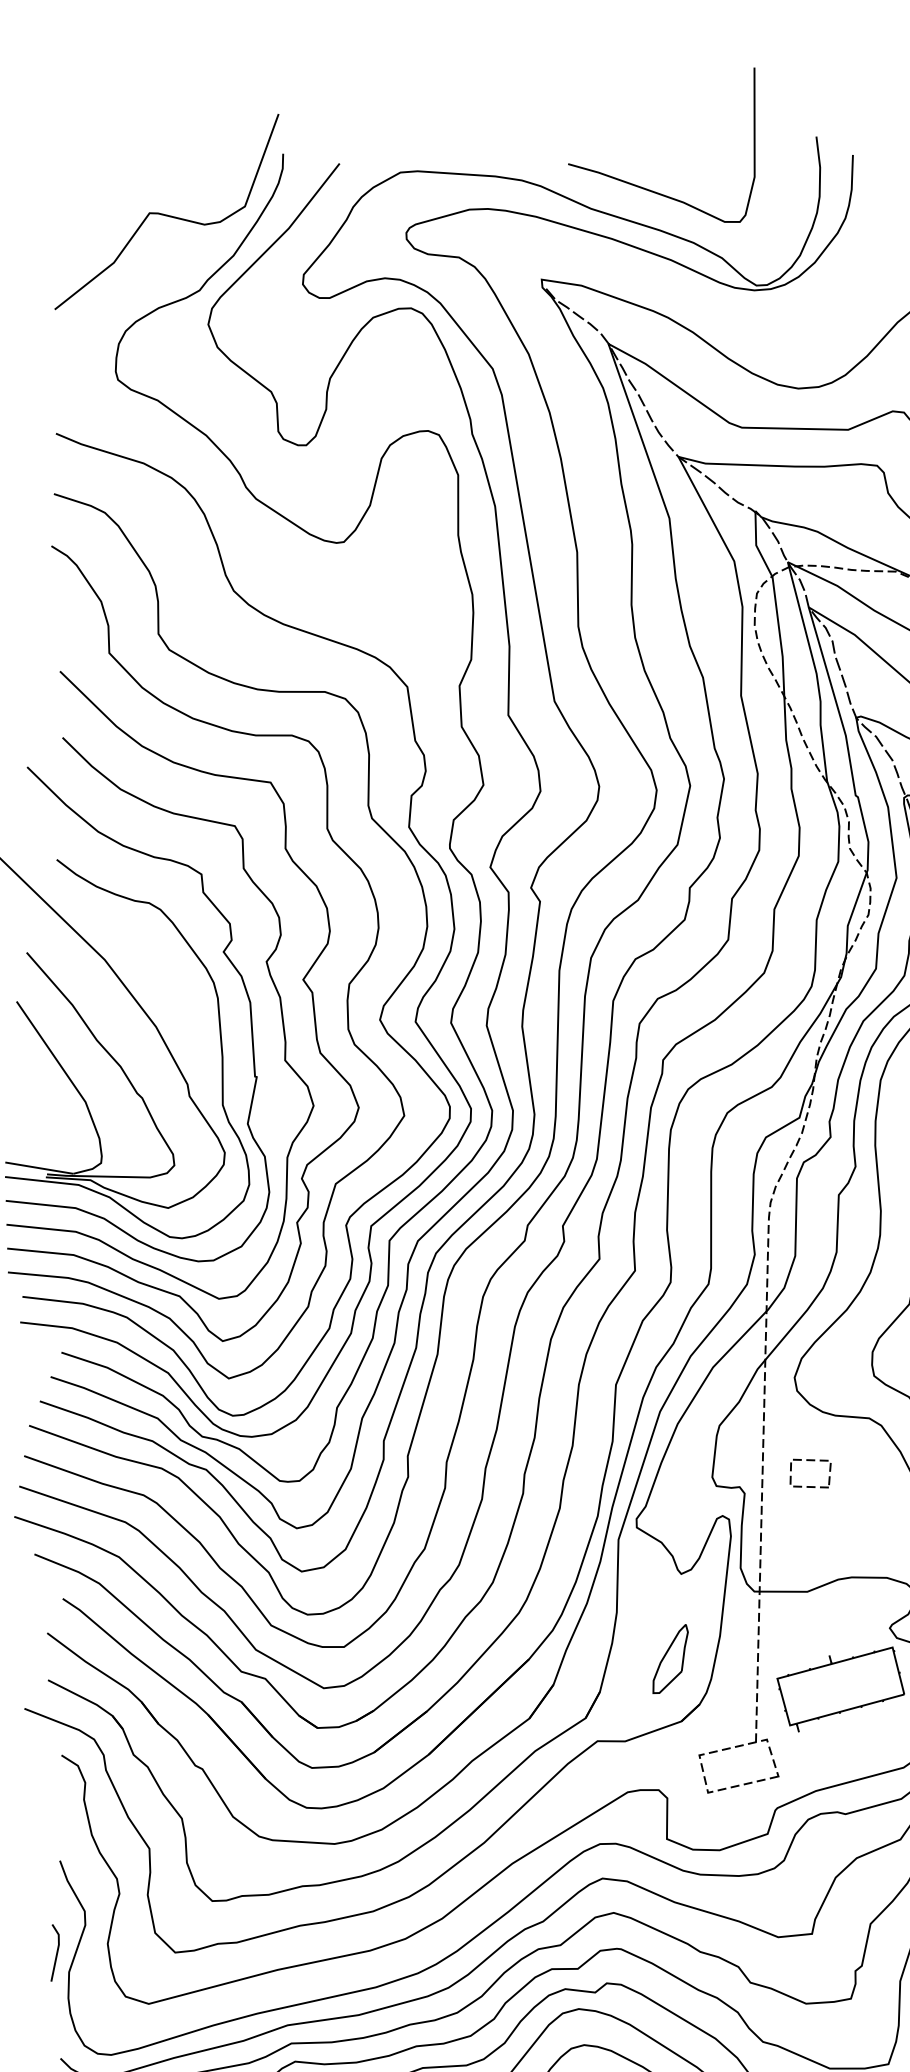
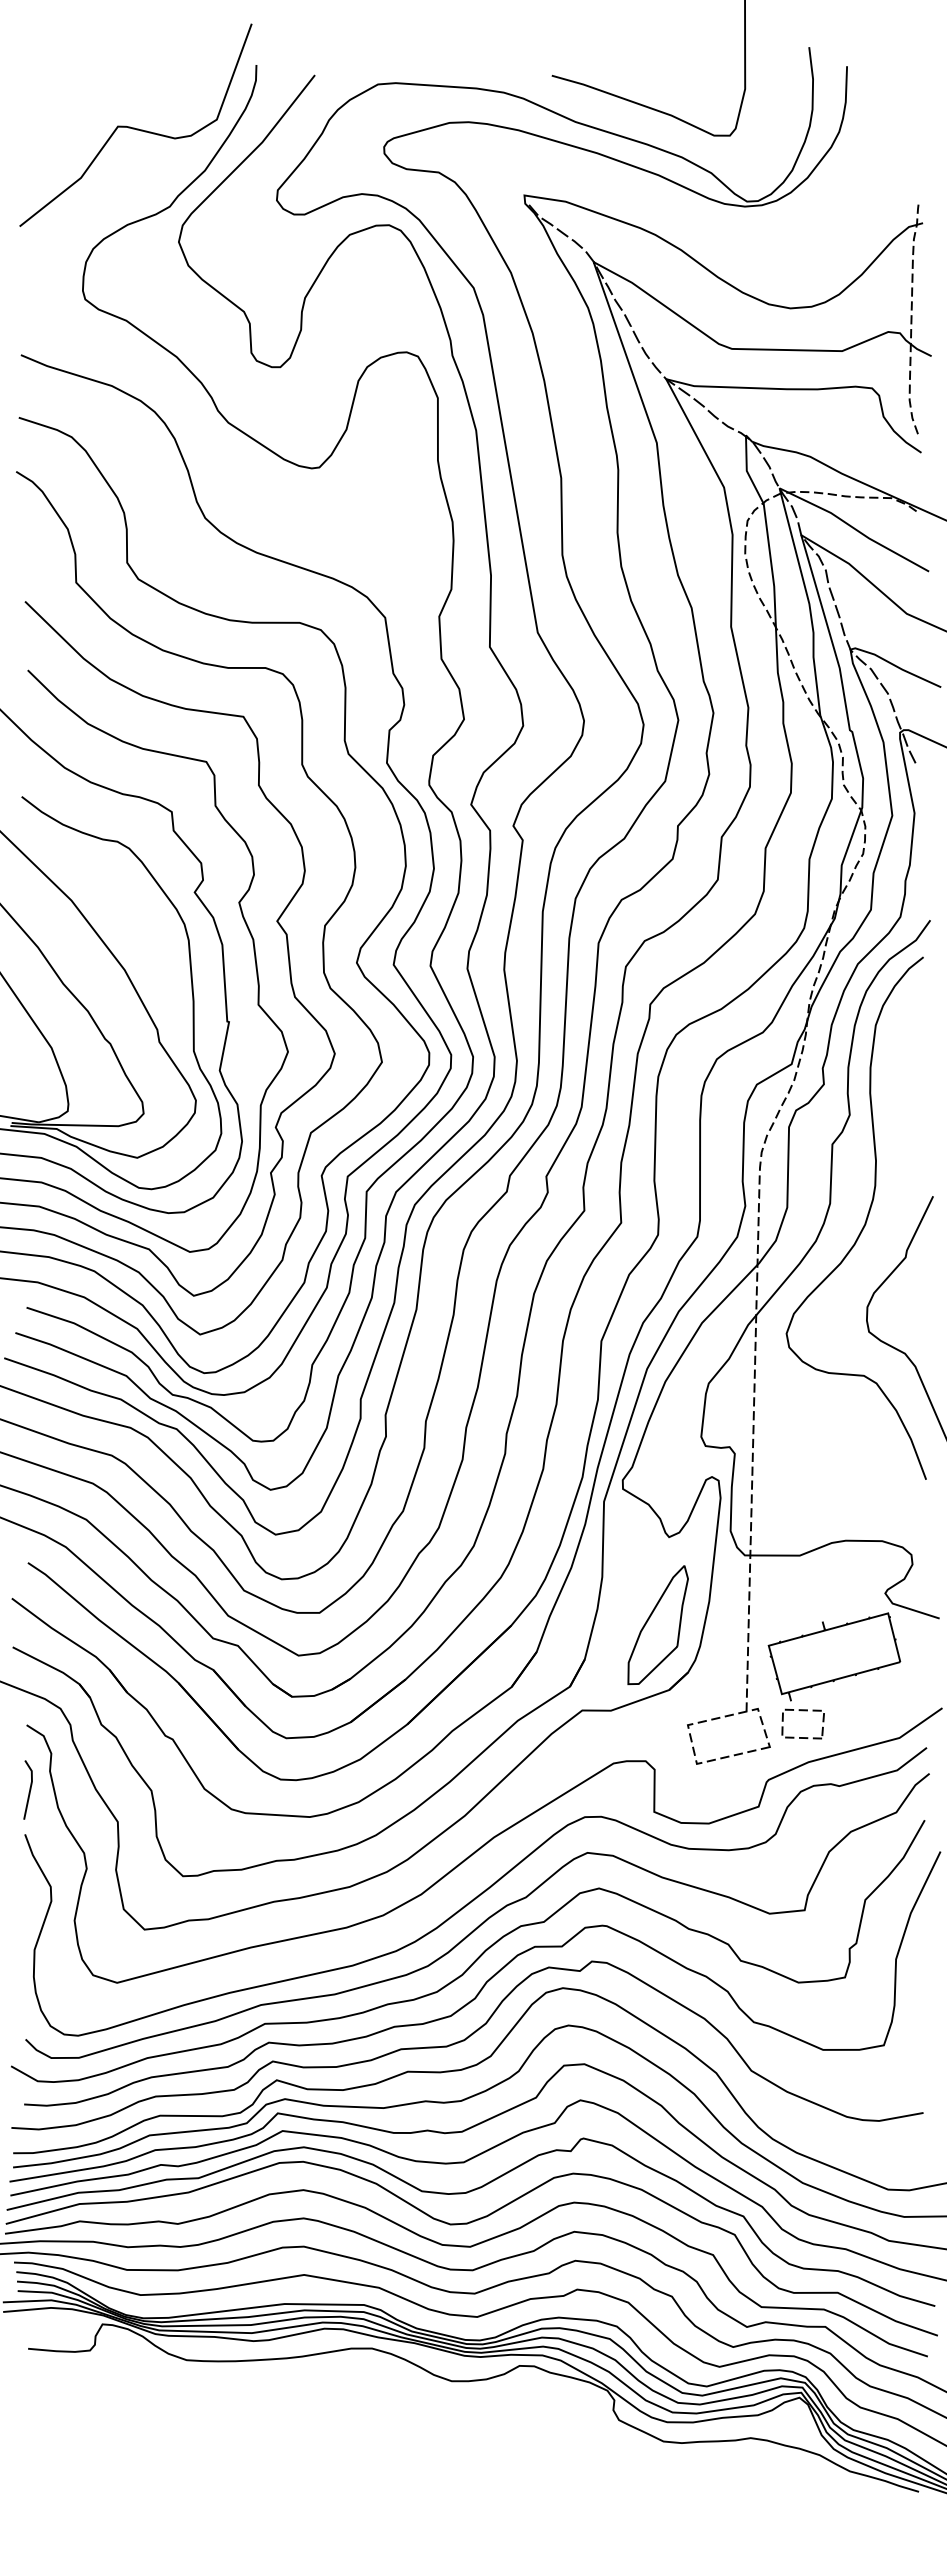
part: (809, 1461) -> (802, 1711), moved
part: (670, 1659) -> (657, 1625), size x1.67
line: (56, 1952) -> (29, 1789), moved

